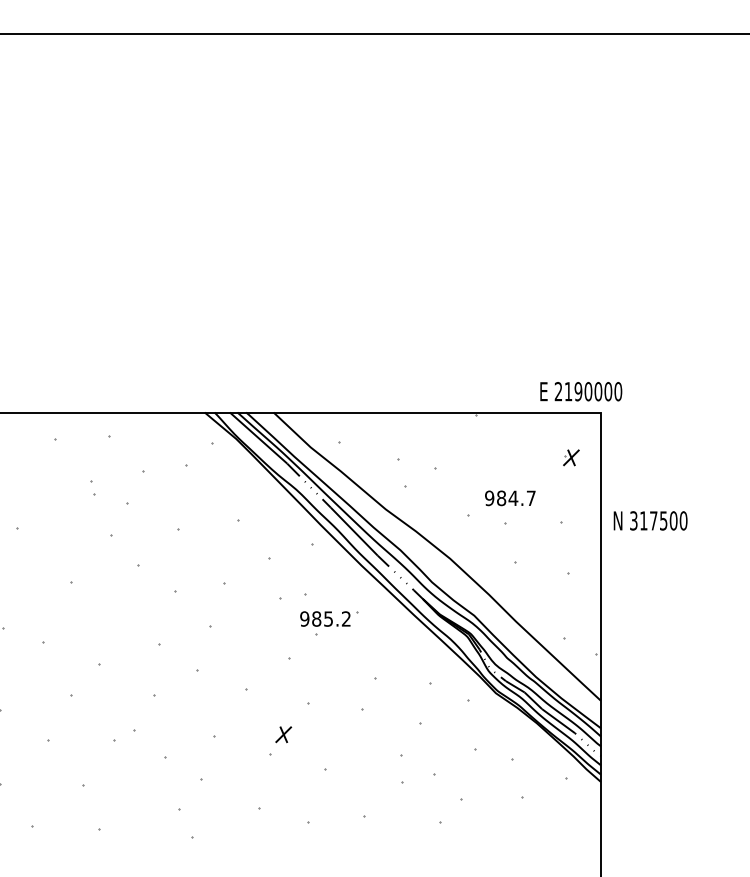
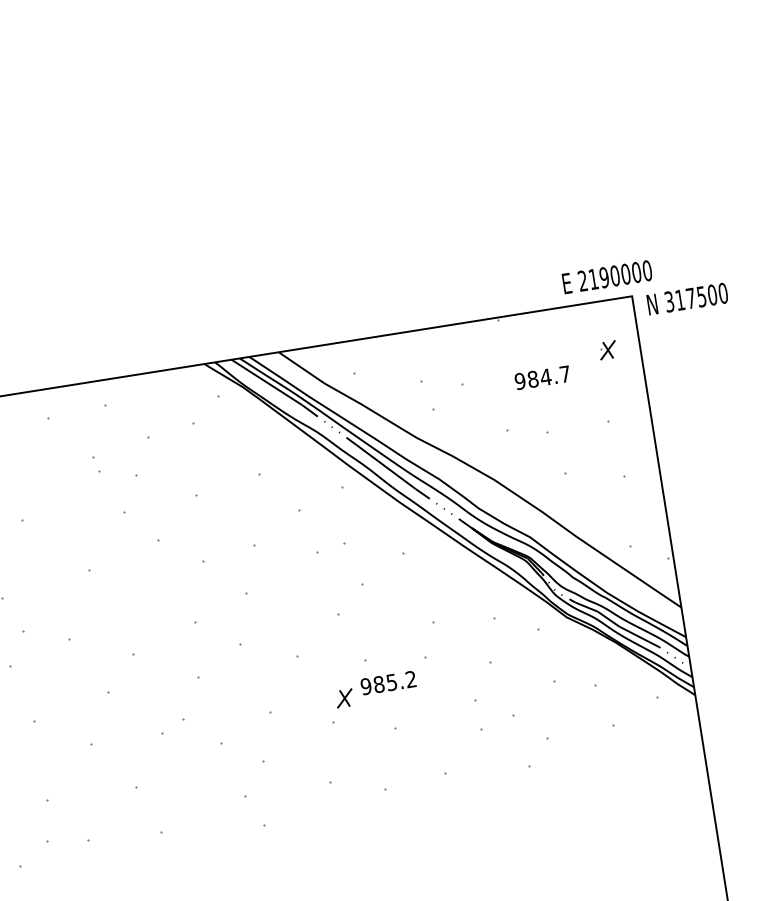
text: (510, 498) -> (542, 377), moved
text: (650, 520) -> (687, 298), moved
text: (325, 618) -> (388, 682), moved

